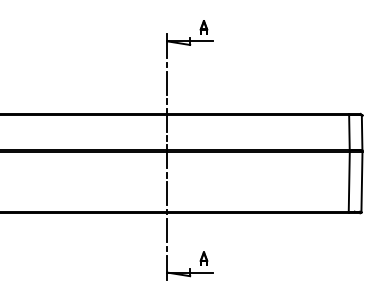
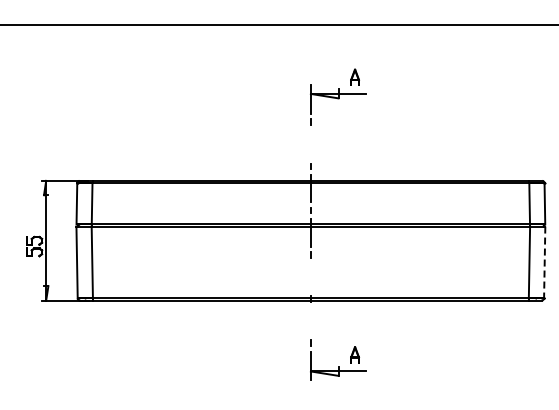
line: (166, 83) -> (310, 144), removed
line: (361, 181) -> (544, 262), solid -> dashed
line: (166, 193) -> (310, 276), removed
line: (166, 230) -> (310, 320), removed

